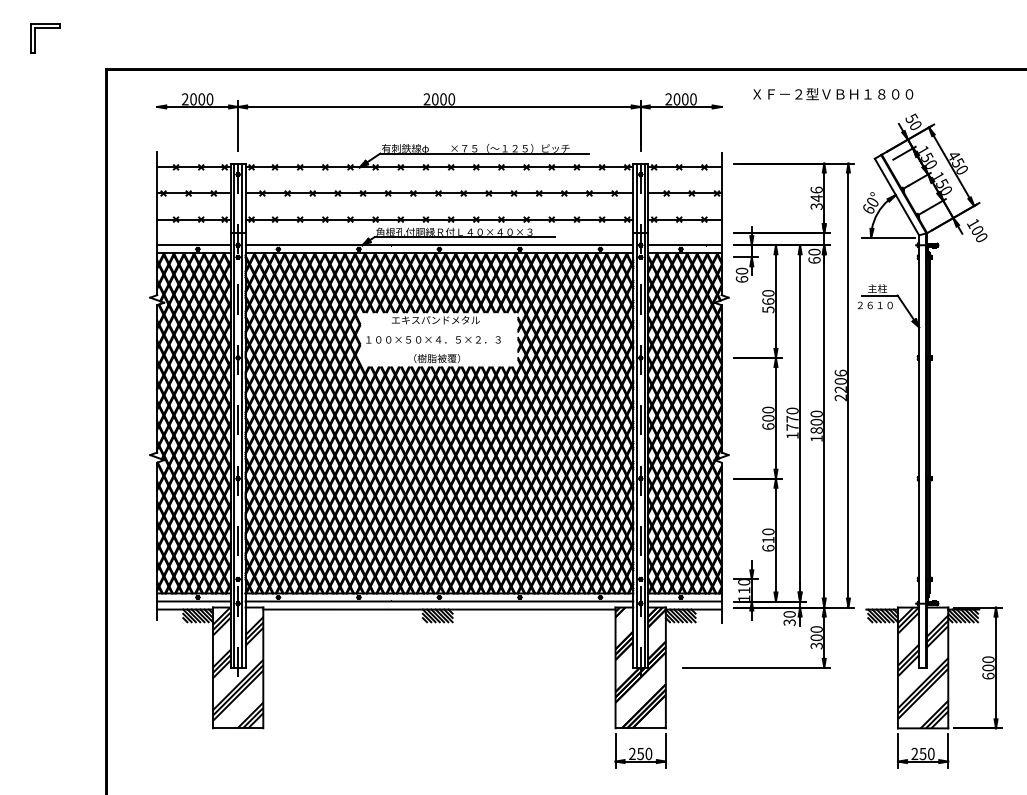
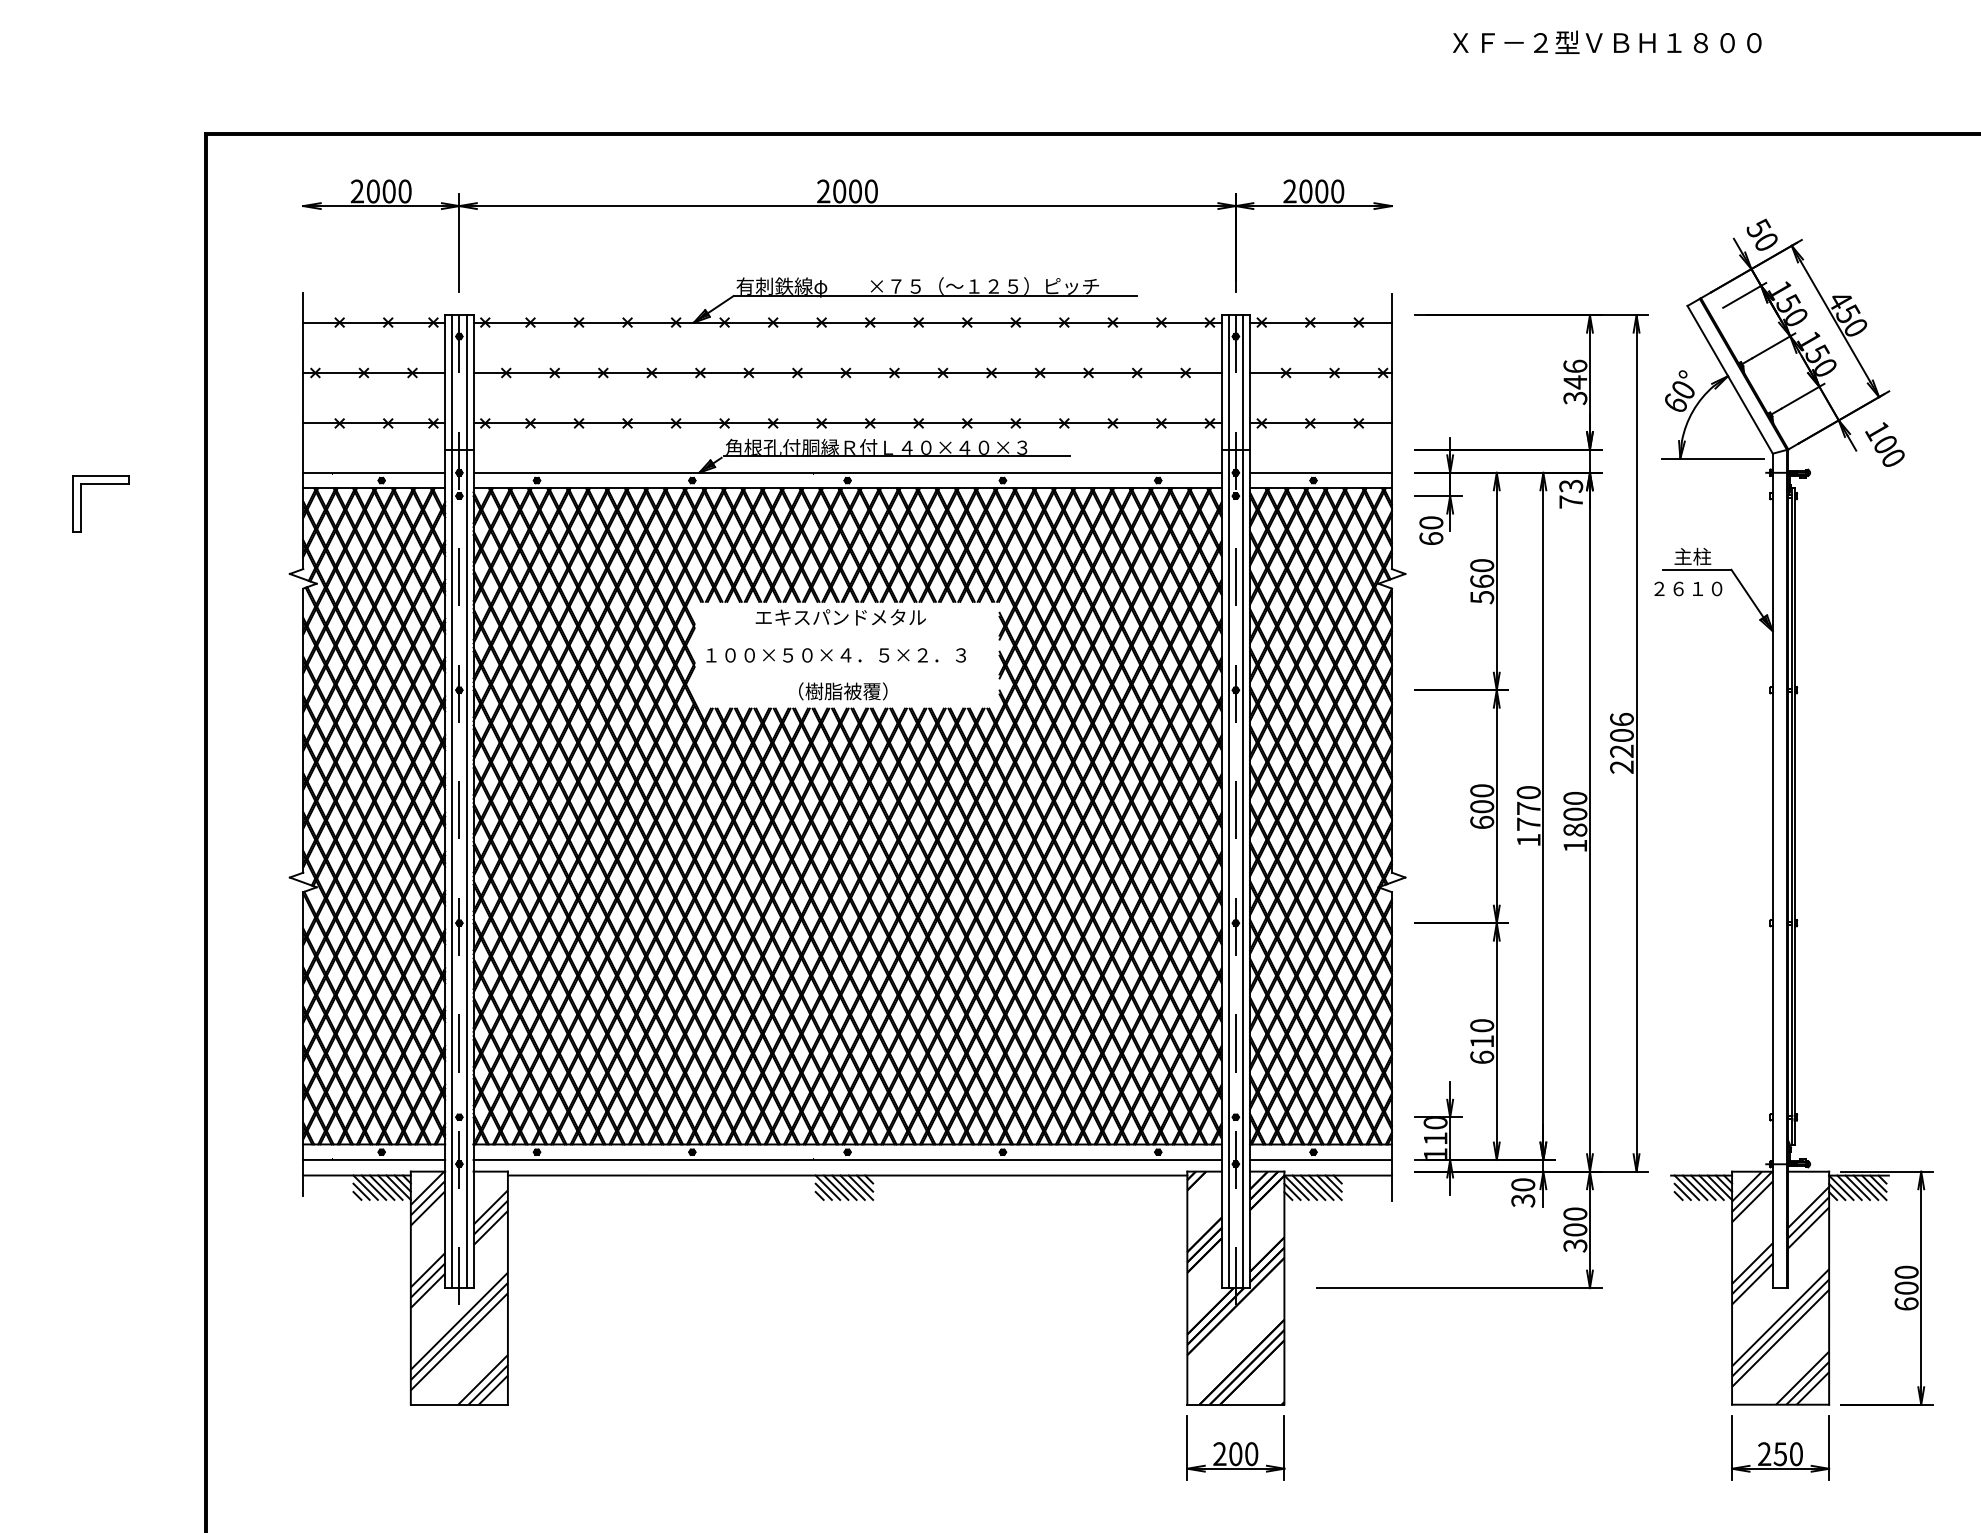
part: (45, 28) -> (101, 484), moved
text: (833, 94) -> (1607, 43), moved
text: (814, 255) -> (1571, 492), 60 -> 73
text: (640, 753) -> (1235, 1453), 250 -> 200

